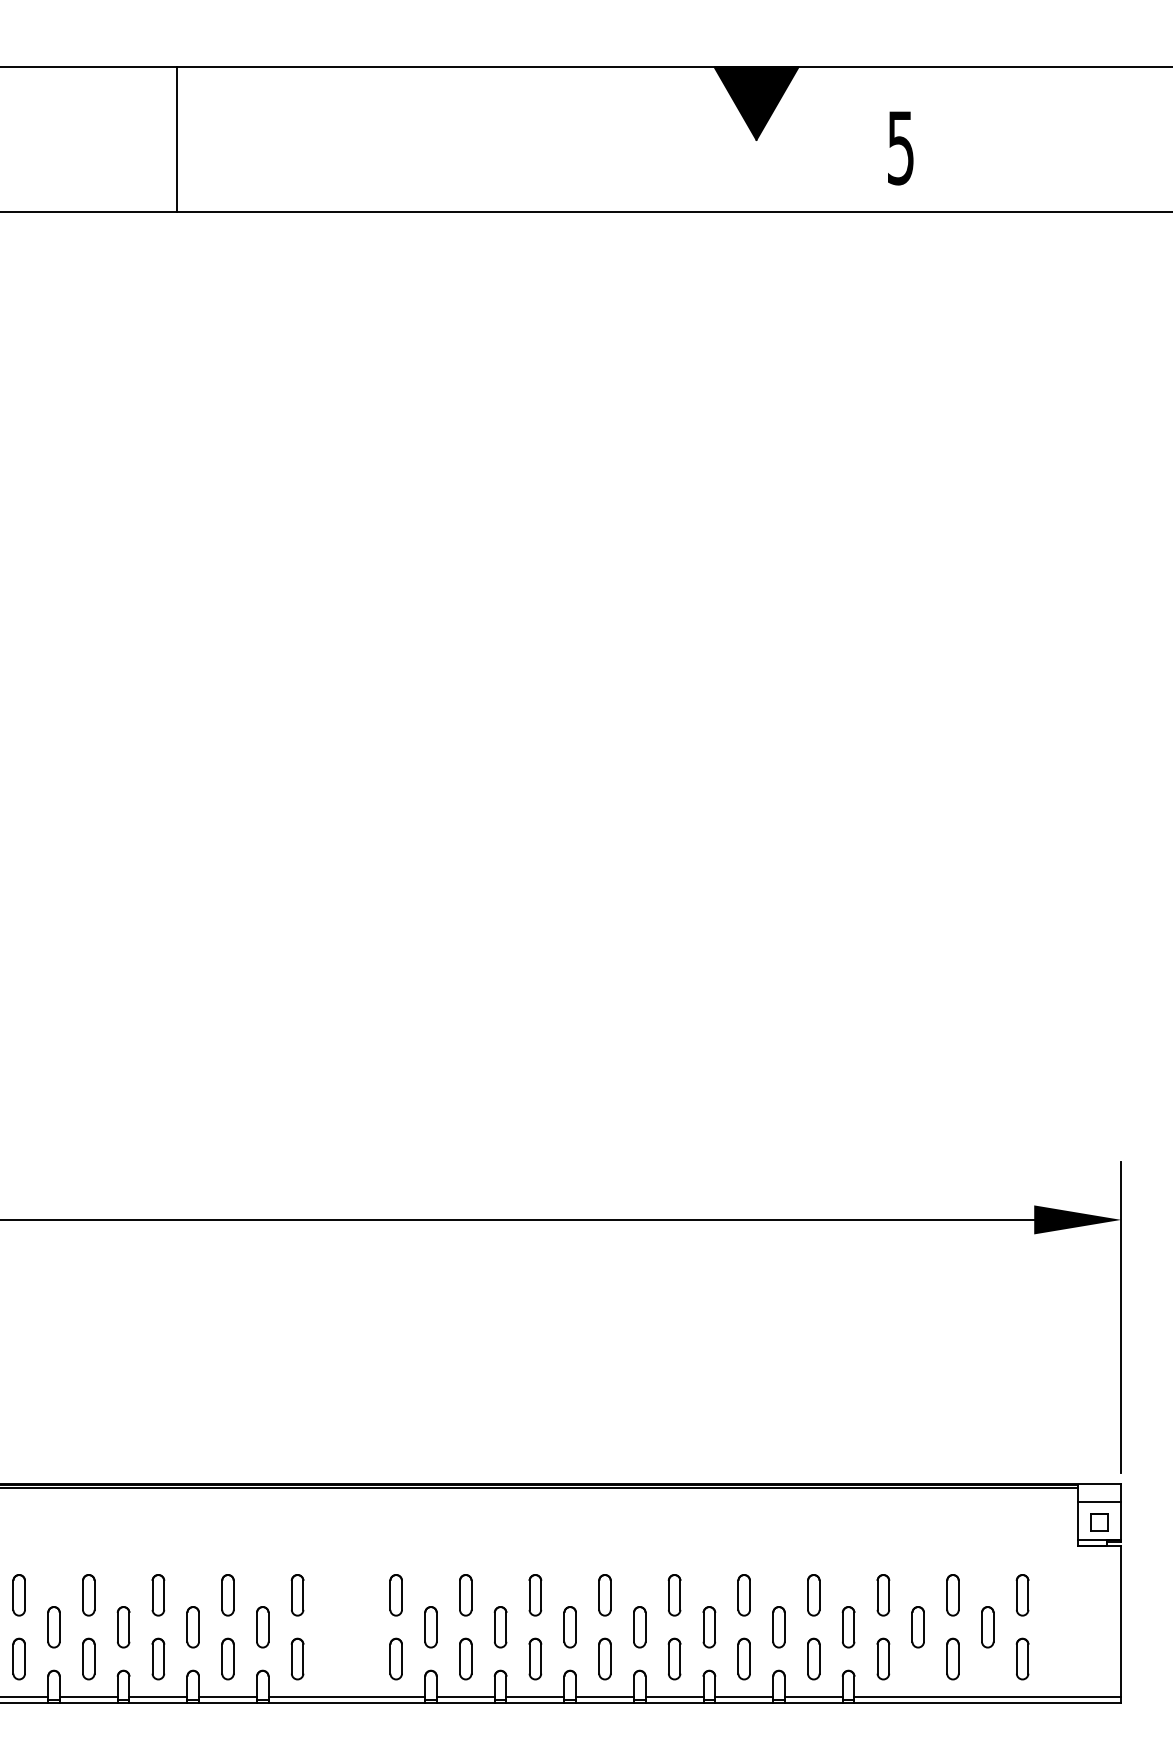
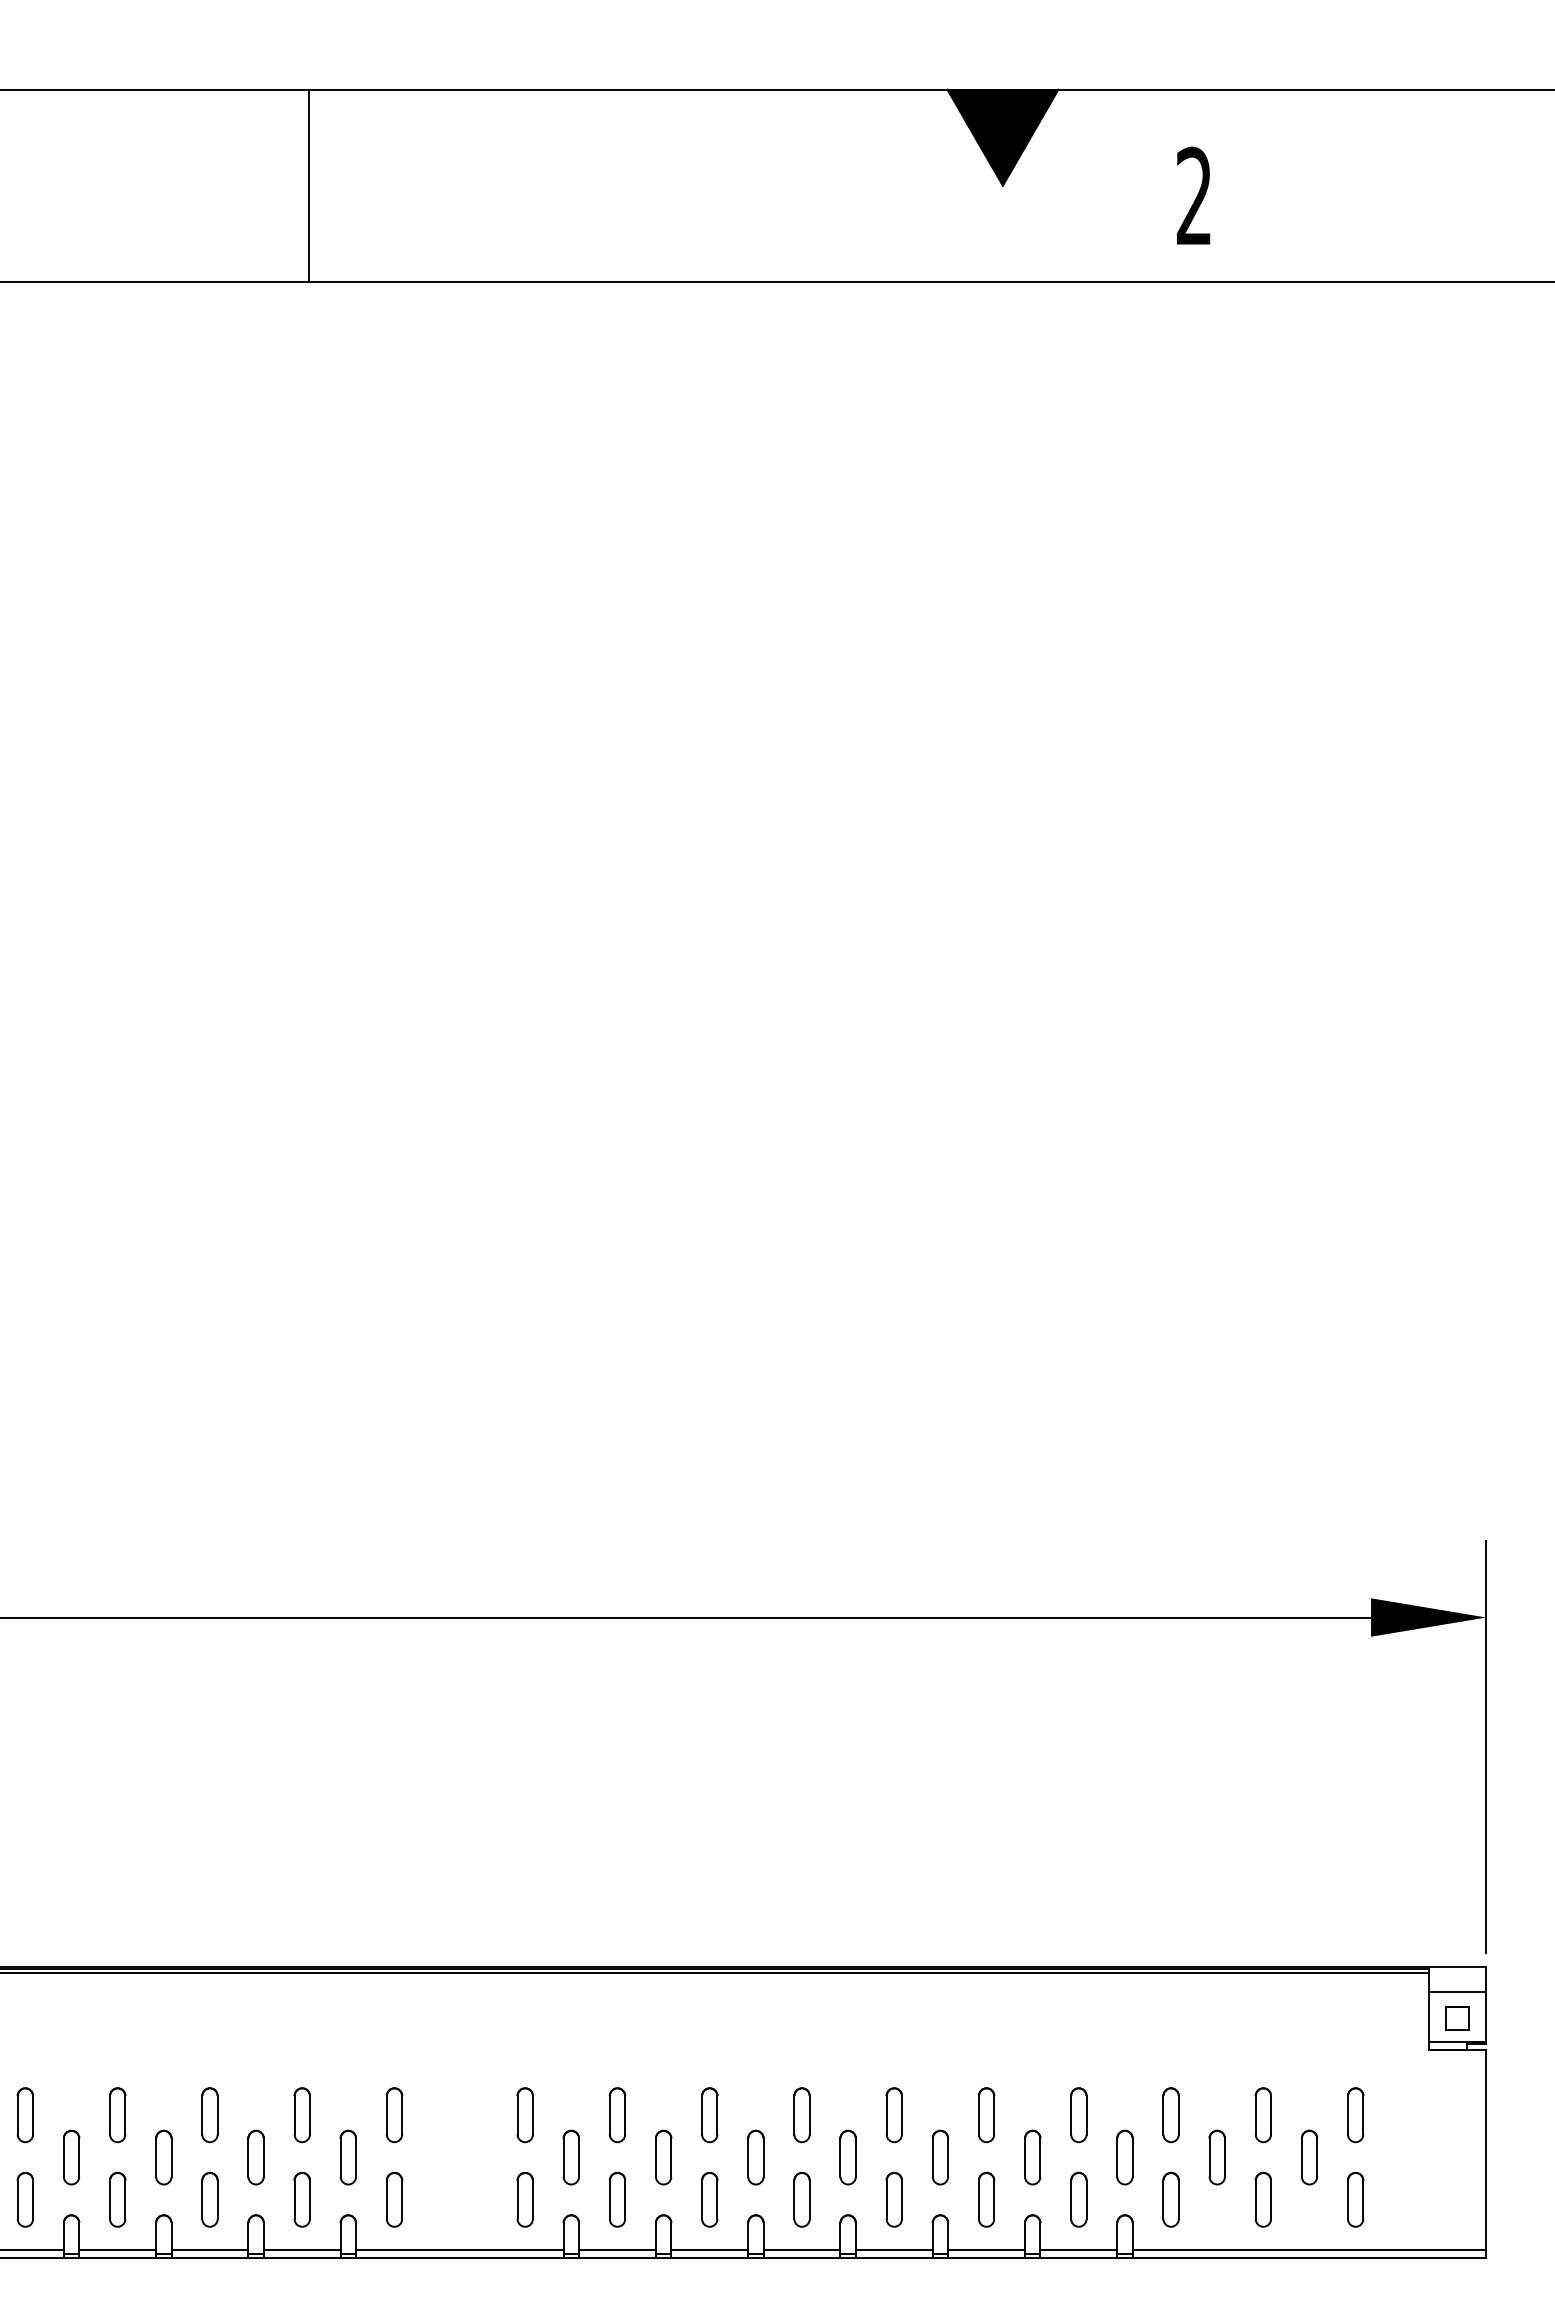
line: (176, 139) -> (308, 185), moved
text: (901, 148) -> (1194, 196), 5 -> 2

